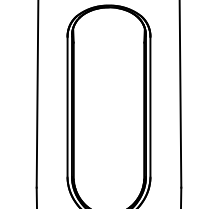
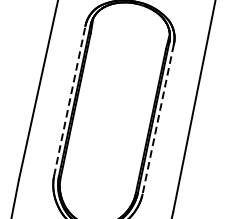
line: (67, 106) -> (69, 100), solid -> dashed
line: (150, 107) -> (158, 119), solid -> dashed

